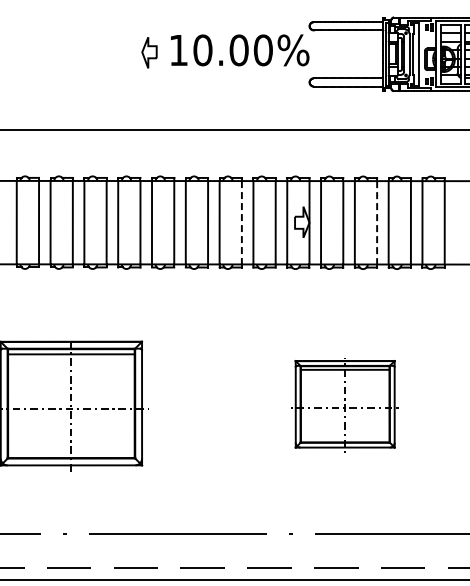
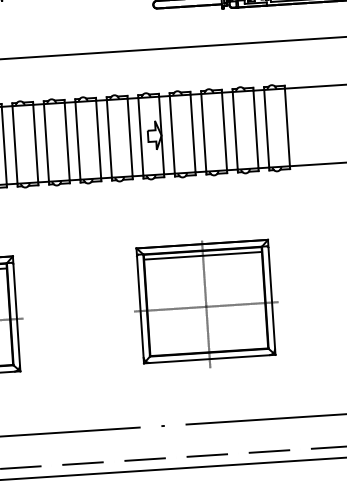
line: (241, 222) -> (98, 139), dashed -> solid
line: (377, 222) -> (224, 131), dashed -> solid
part: (344, 405) -> (205, 303), size x1.43

